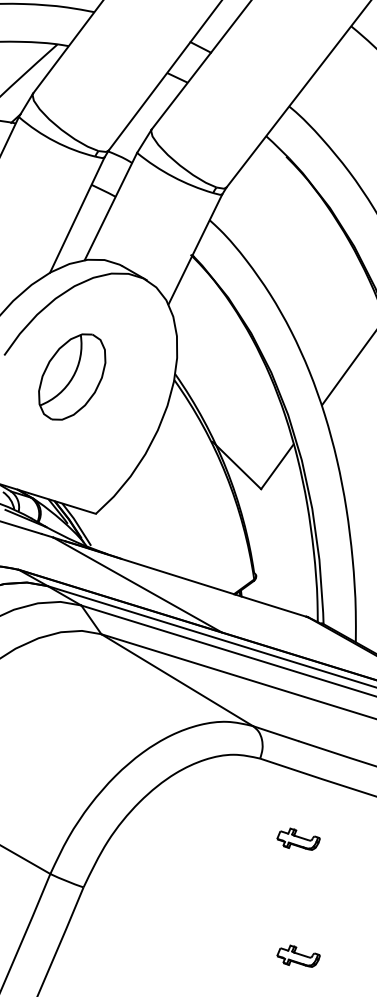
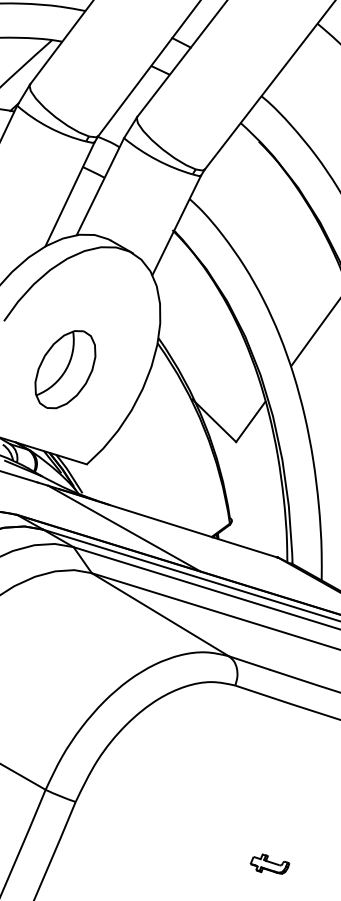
part: (72, 376) -> (65, 369), moved
part: (298, 838) -> (269, 757), removed

